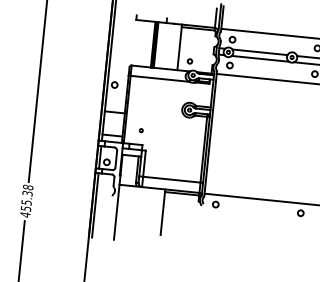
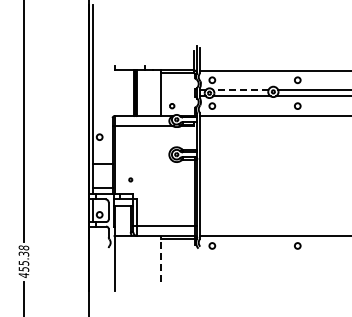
line: (259, 51) -> (240, 89), solid -> dashed
line: (95, 204) -> (92, 258), removed
line: (162, 211) -> (160, 258), solid -> dashed

